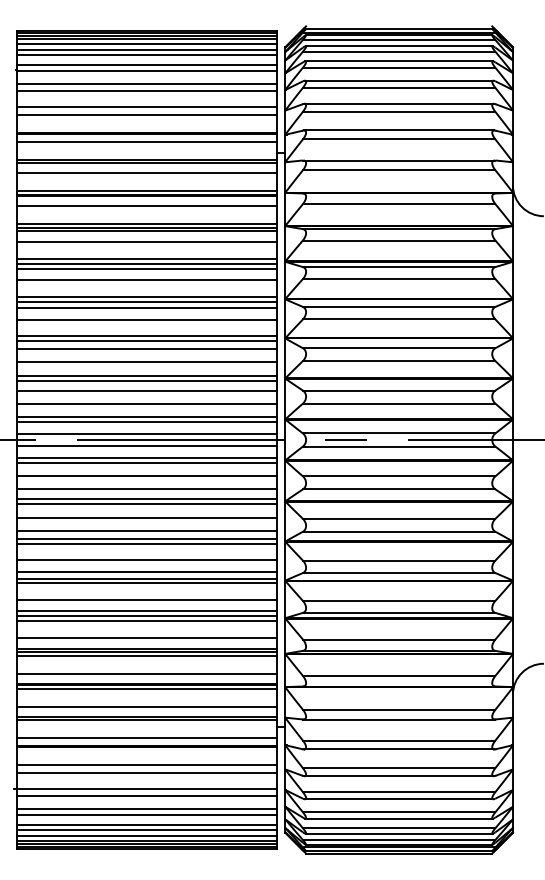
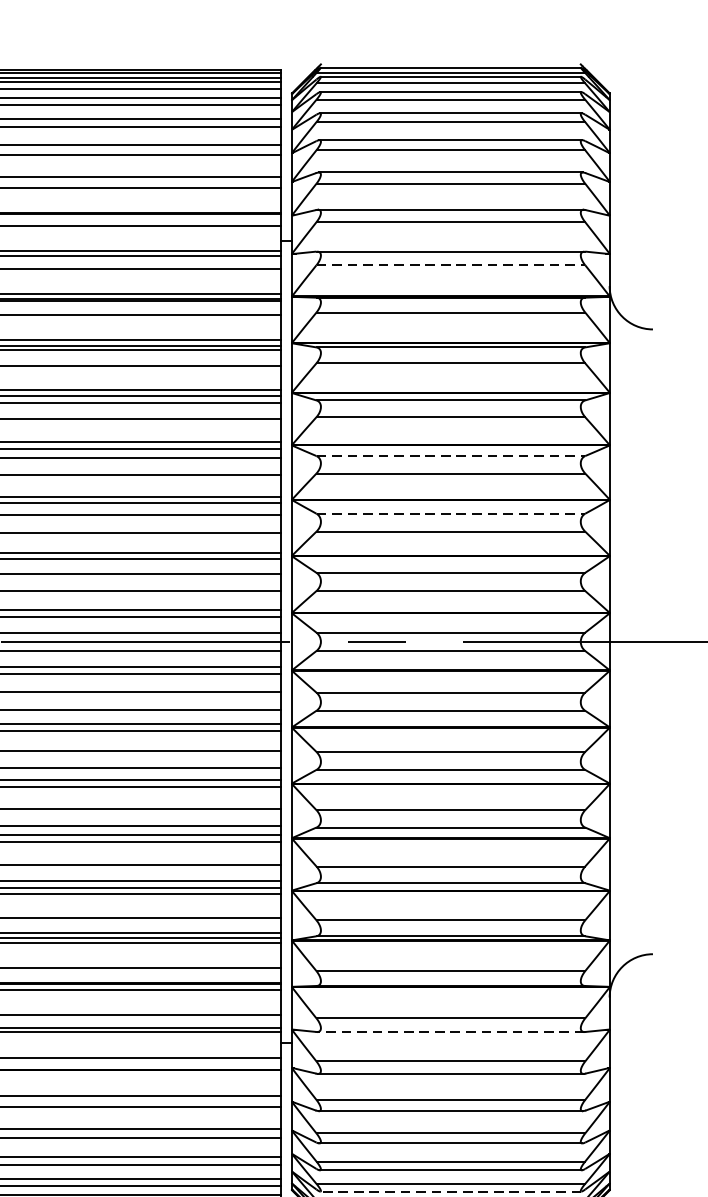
line: (399, 170) -> (451, 265), solid -> dashed
line: (399, 306) -> (451, 455), solid -> dashed
line: (399, 348) -> (451, 514), solid -> dashed
line: (399, 719) -> (451, 1032), solid -> dashed
line: (398, 833) -> (449, 1191), solid -> dashed

